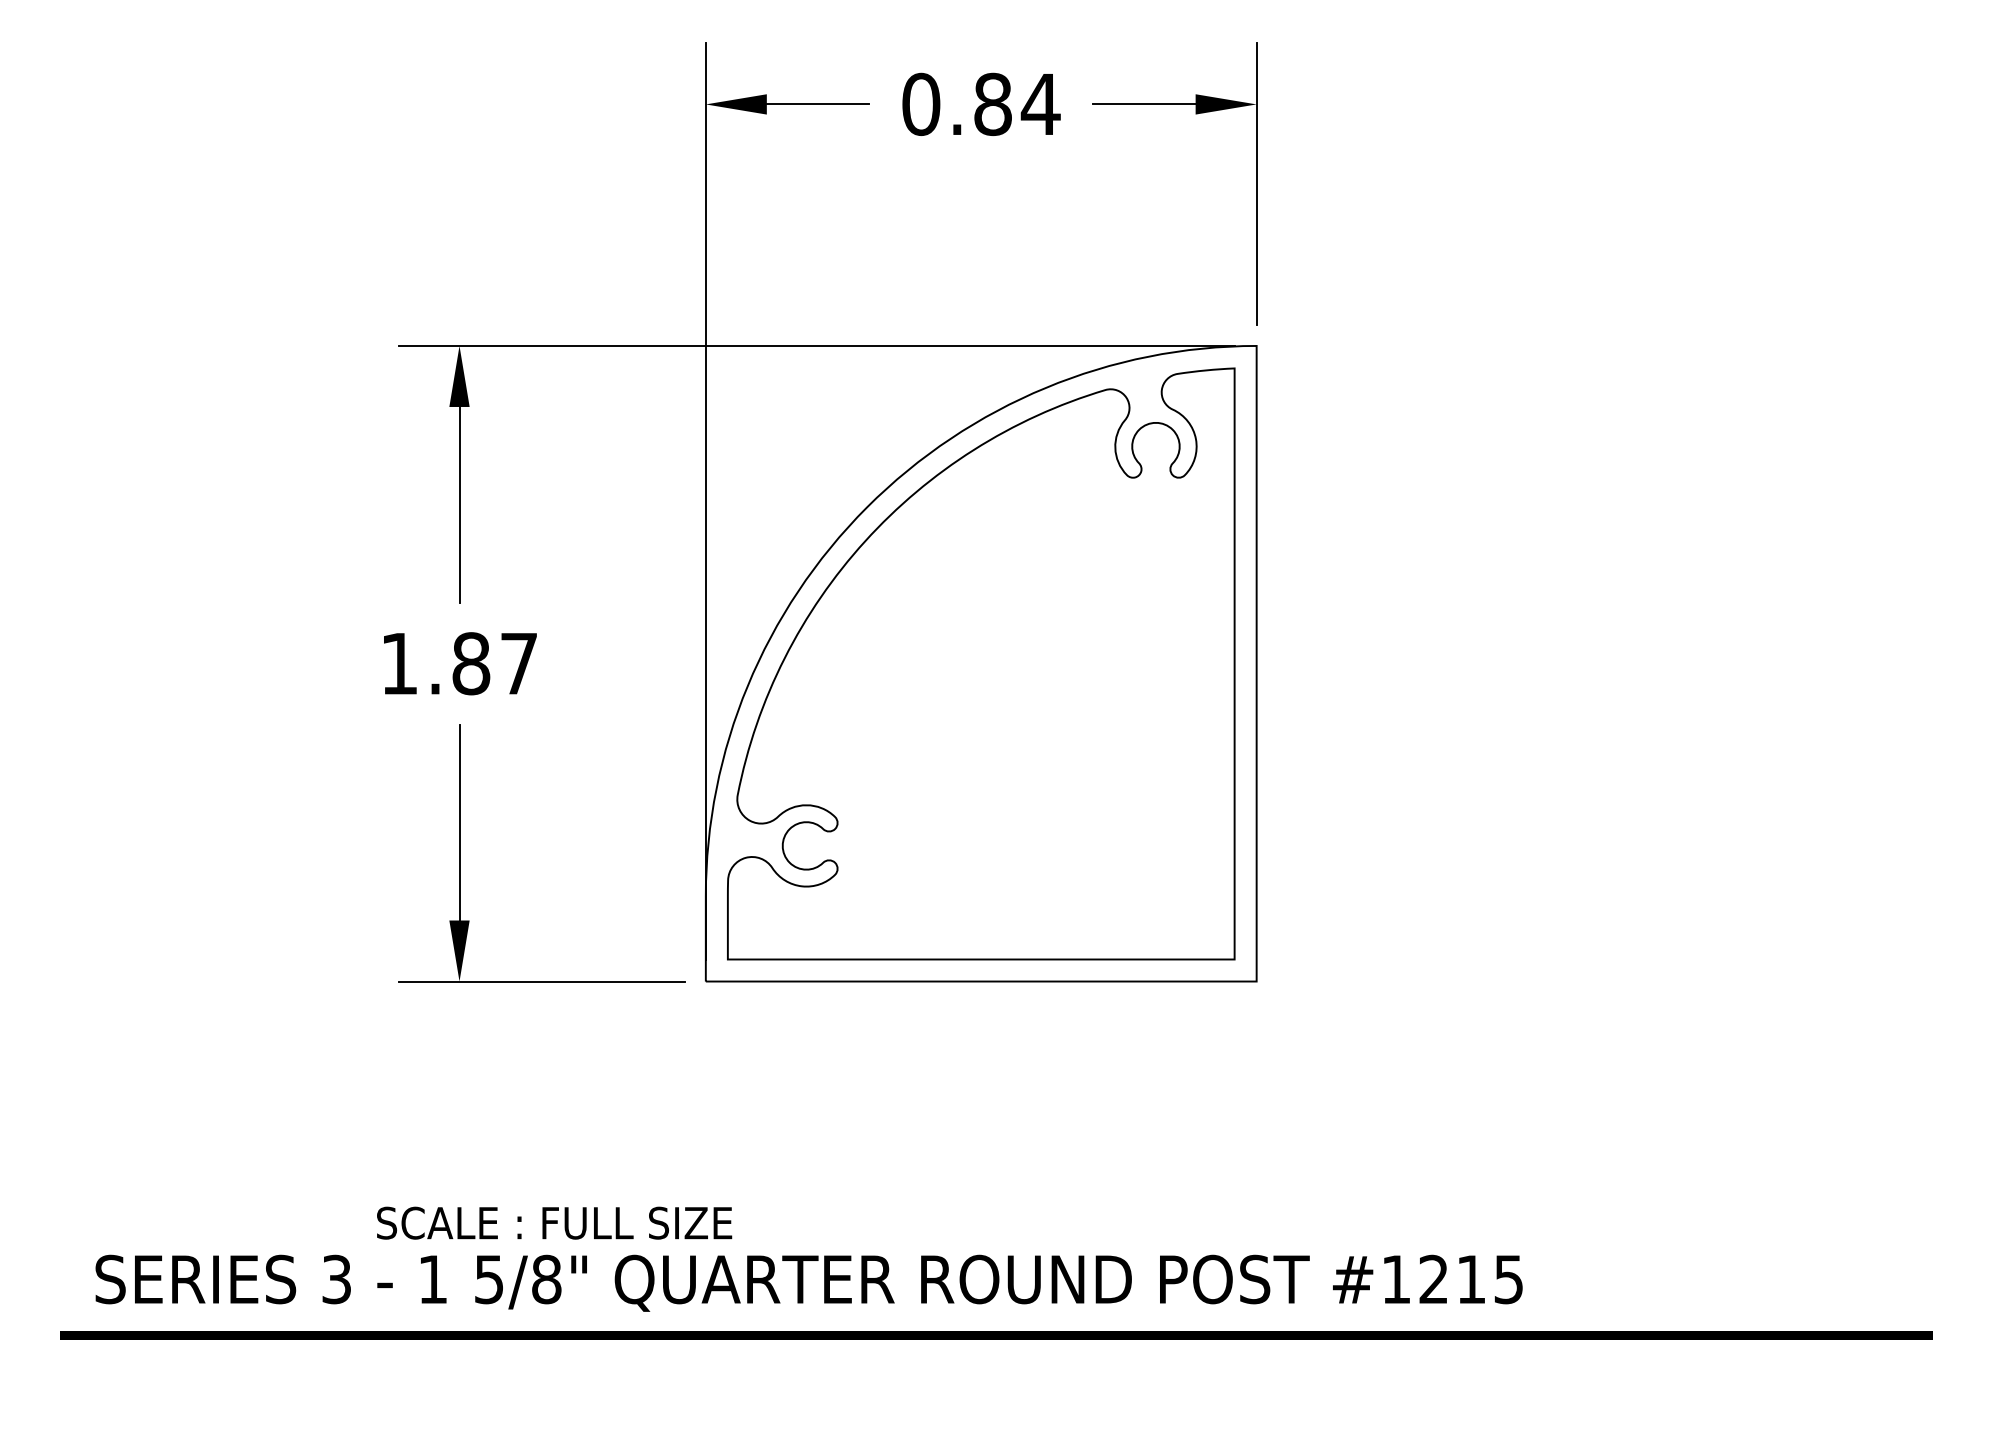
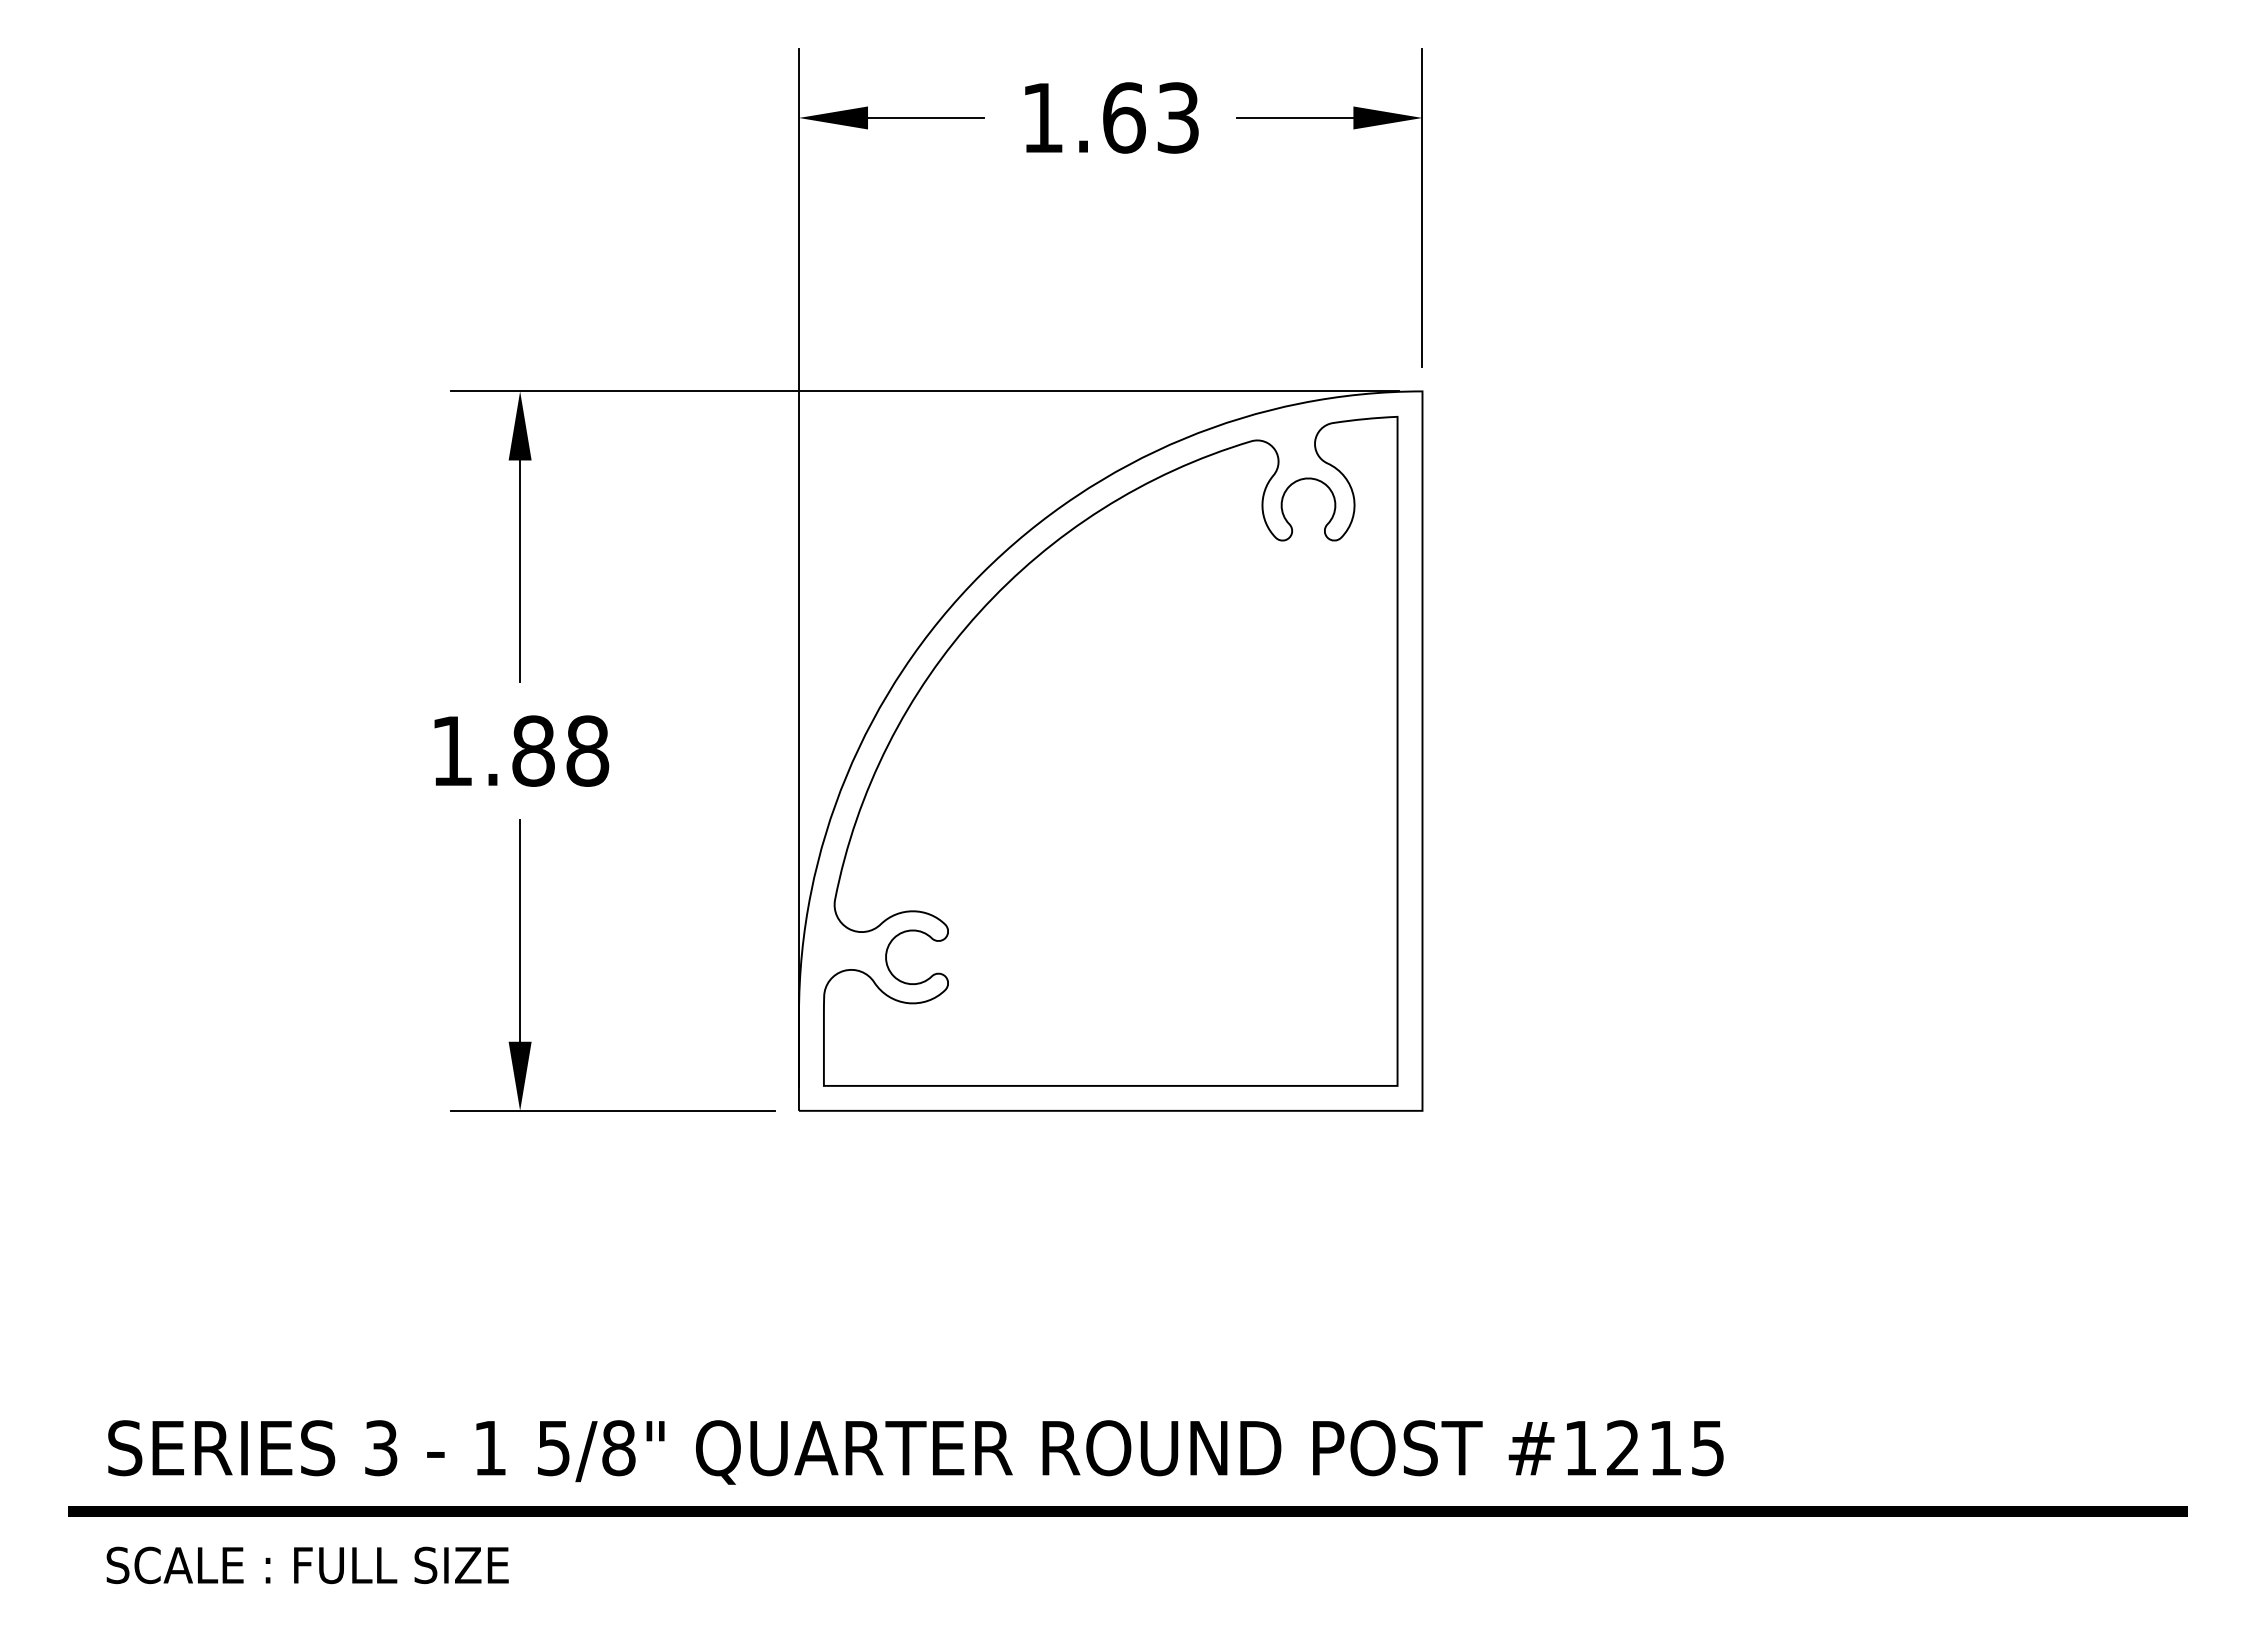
text: (981, 104) -> (1110, 117), 0.84 -> 1.63
text: (519, 663) -> (587, 750), 1.87 -> 1.88
text: (554, 1223) -> (307, 1565), moved

